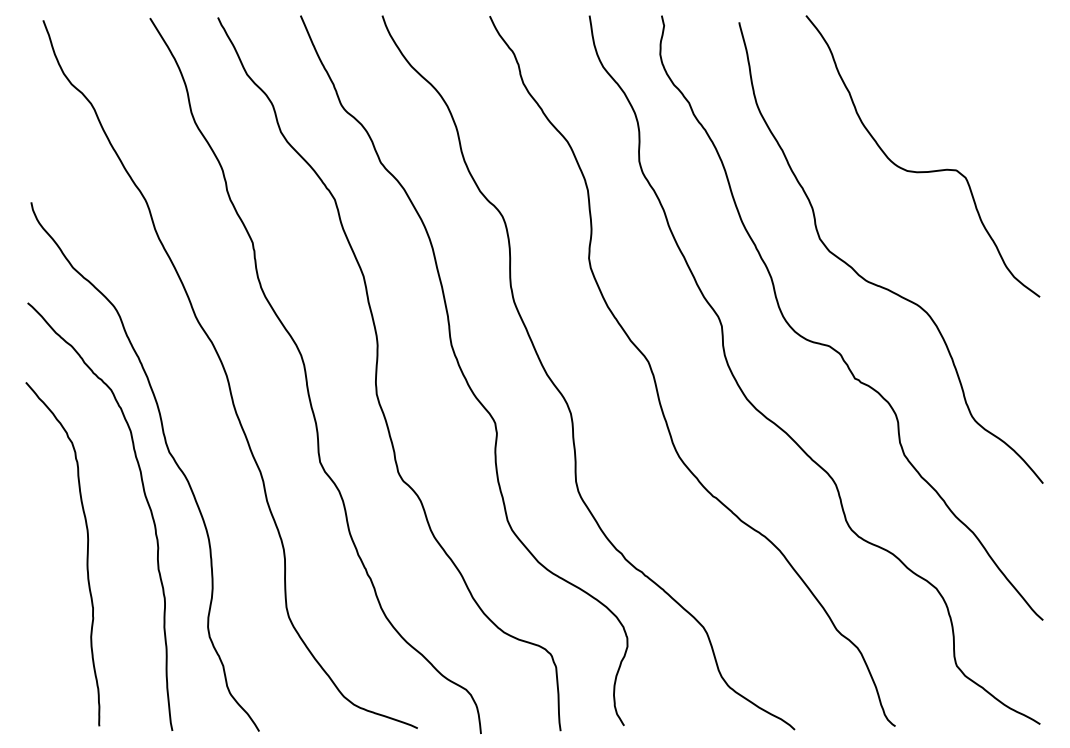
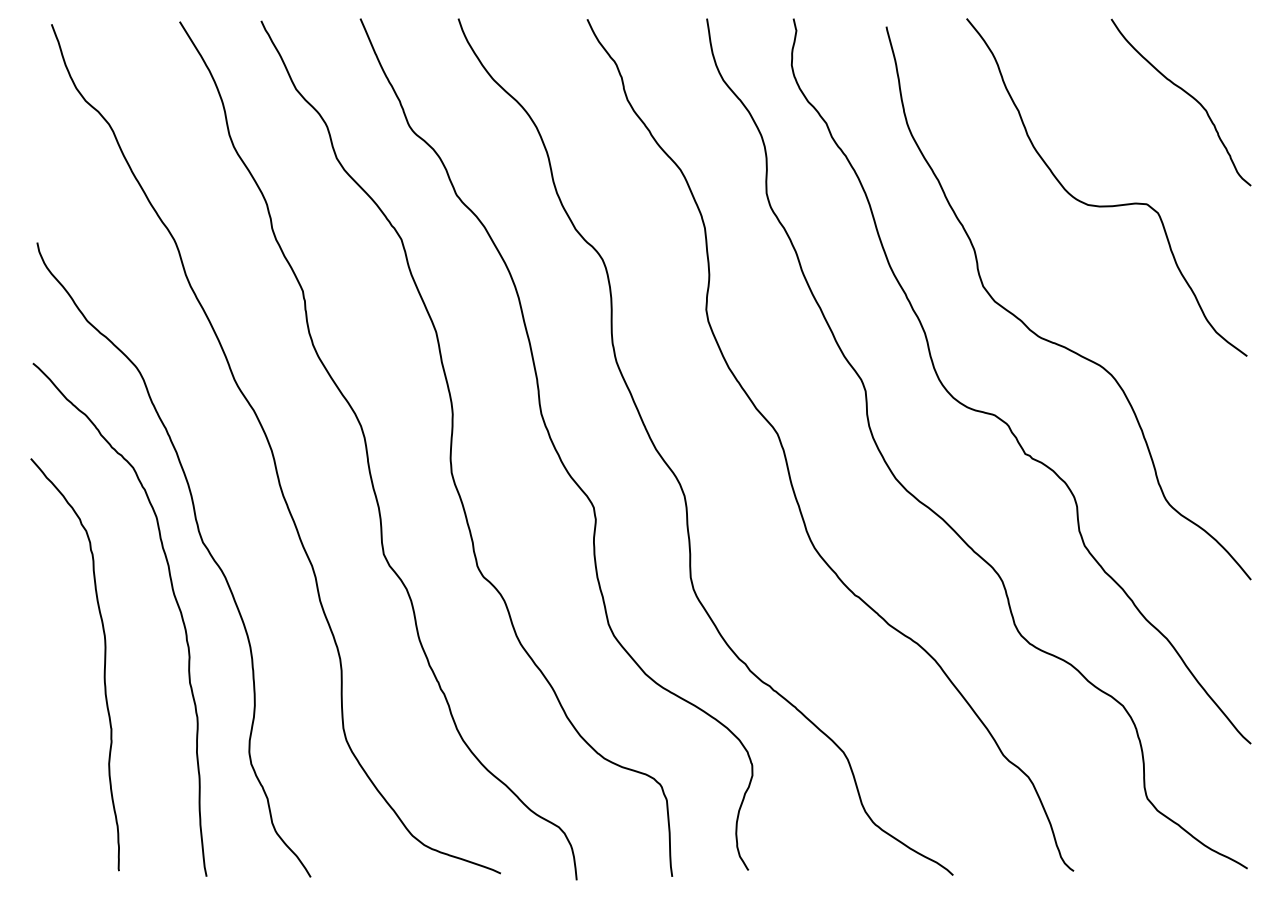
curve: (990, 79) -> (1187, 95), added

